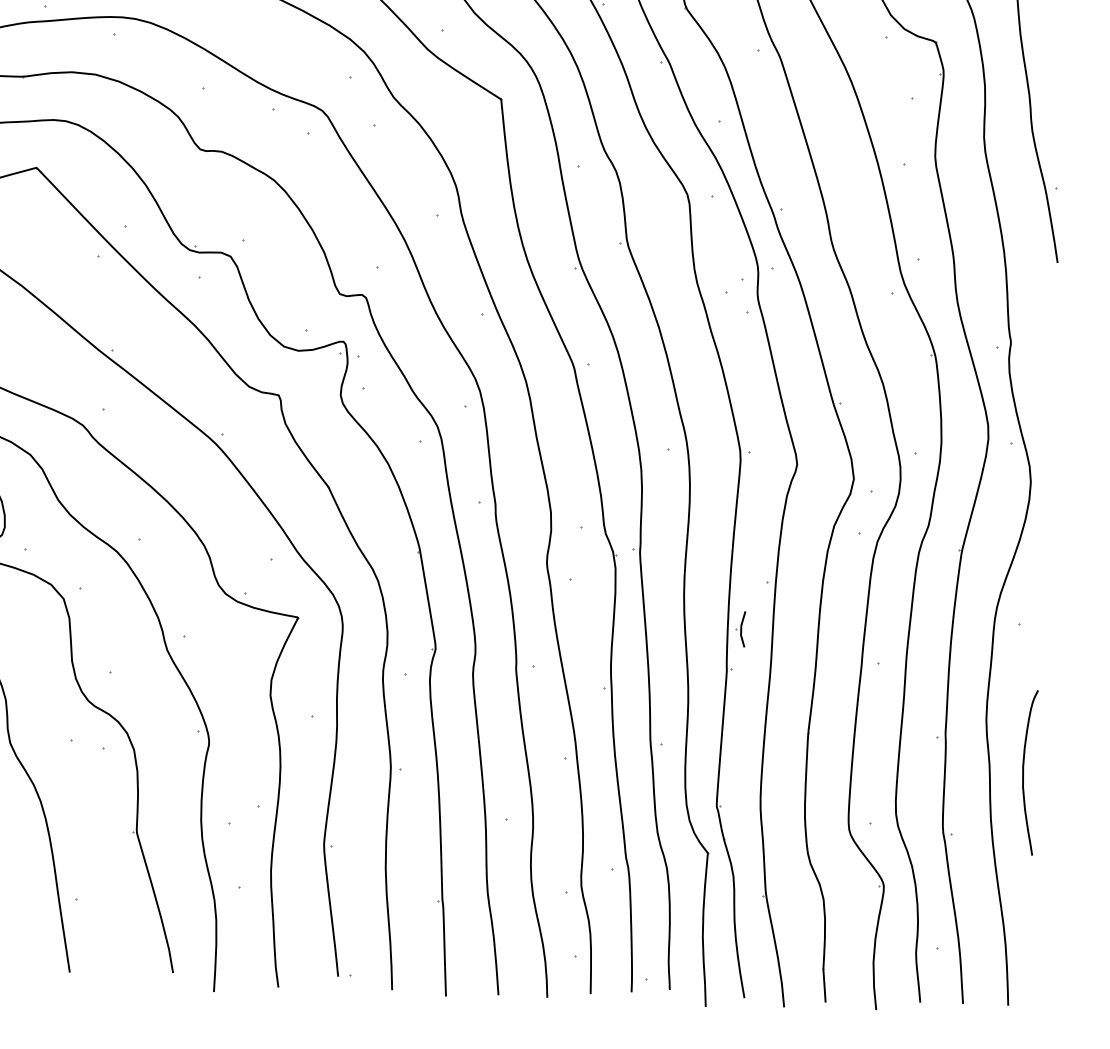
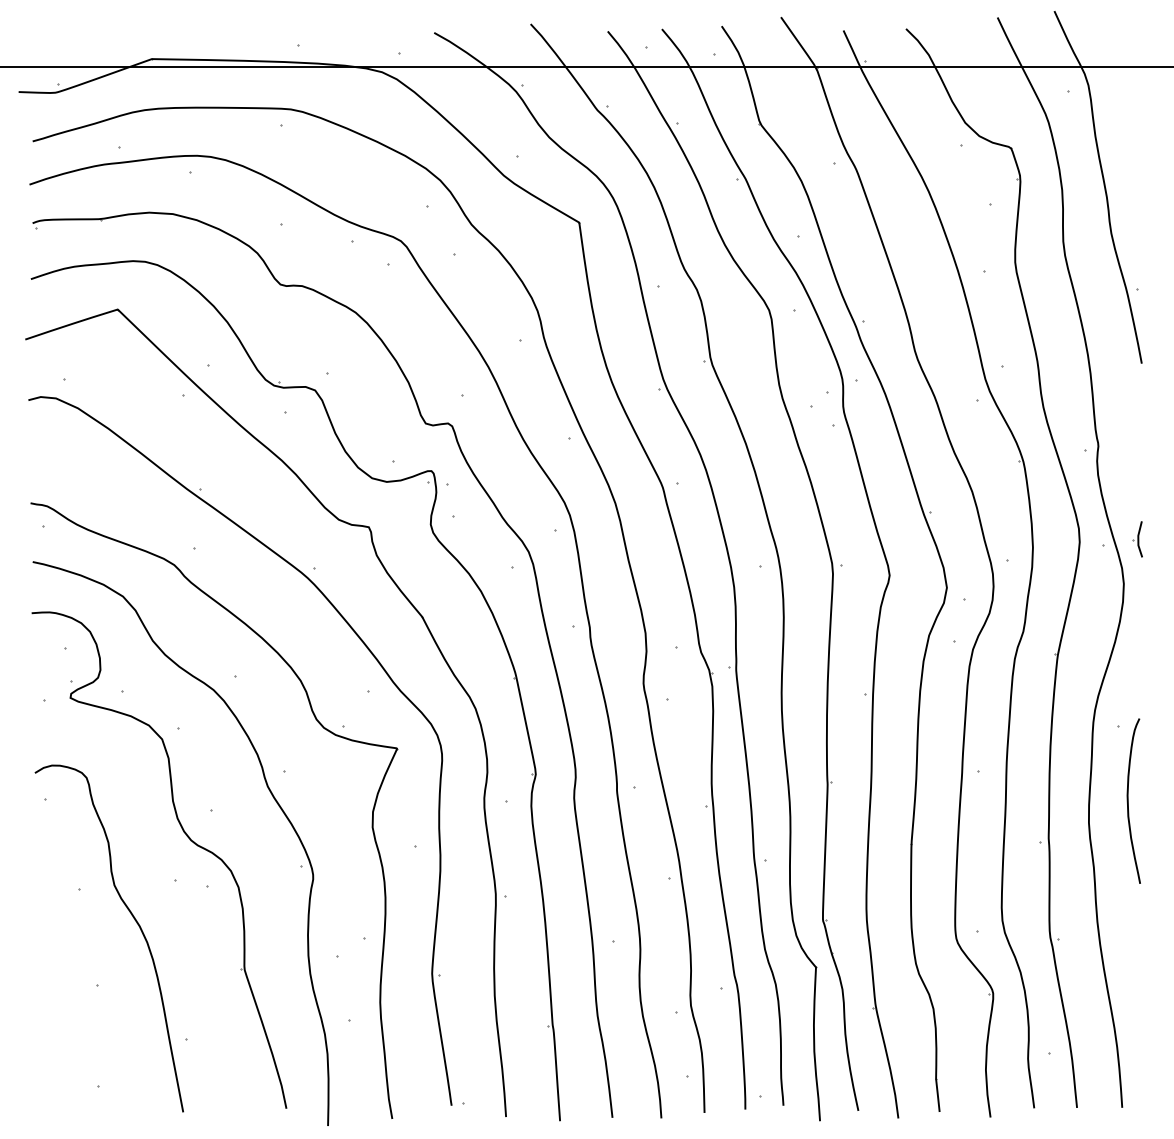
part: (740, 629) -> (1137, 539), moved
curve: (1023, 771) -> (1128, 800), moved

